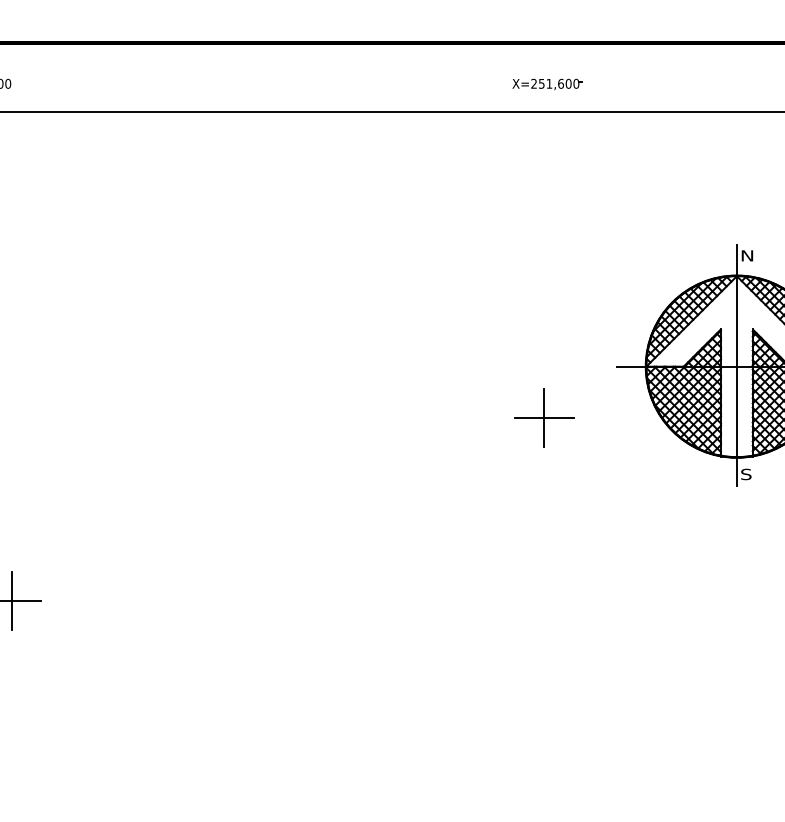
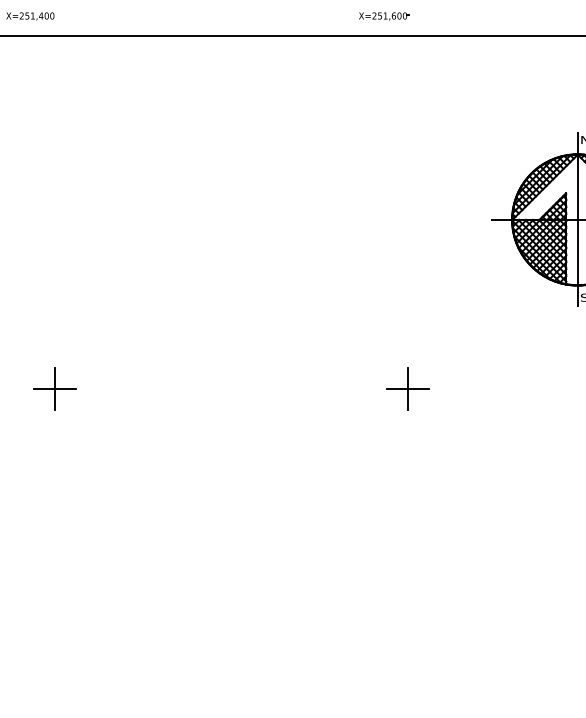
part: (547, 84) -> (384, 16), moved
part: (543, 417) -> (407, 388), moved

